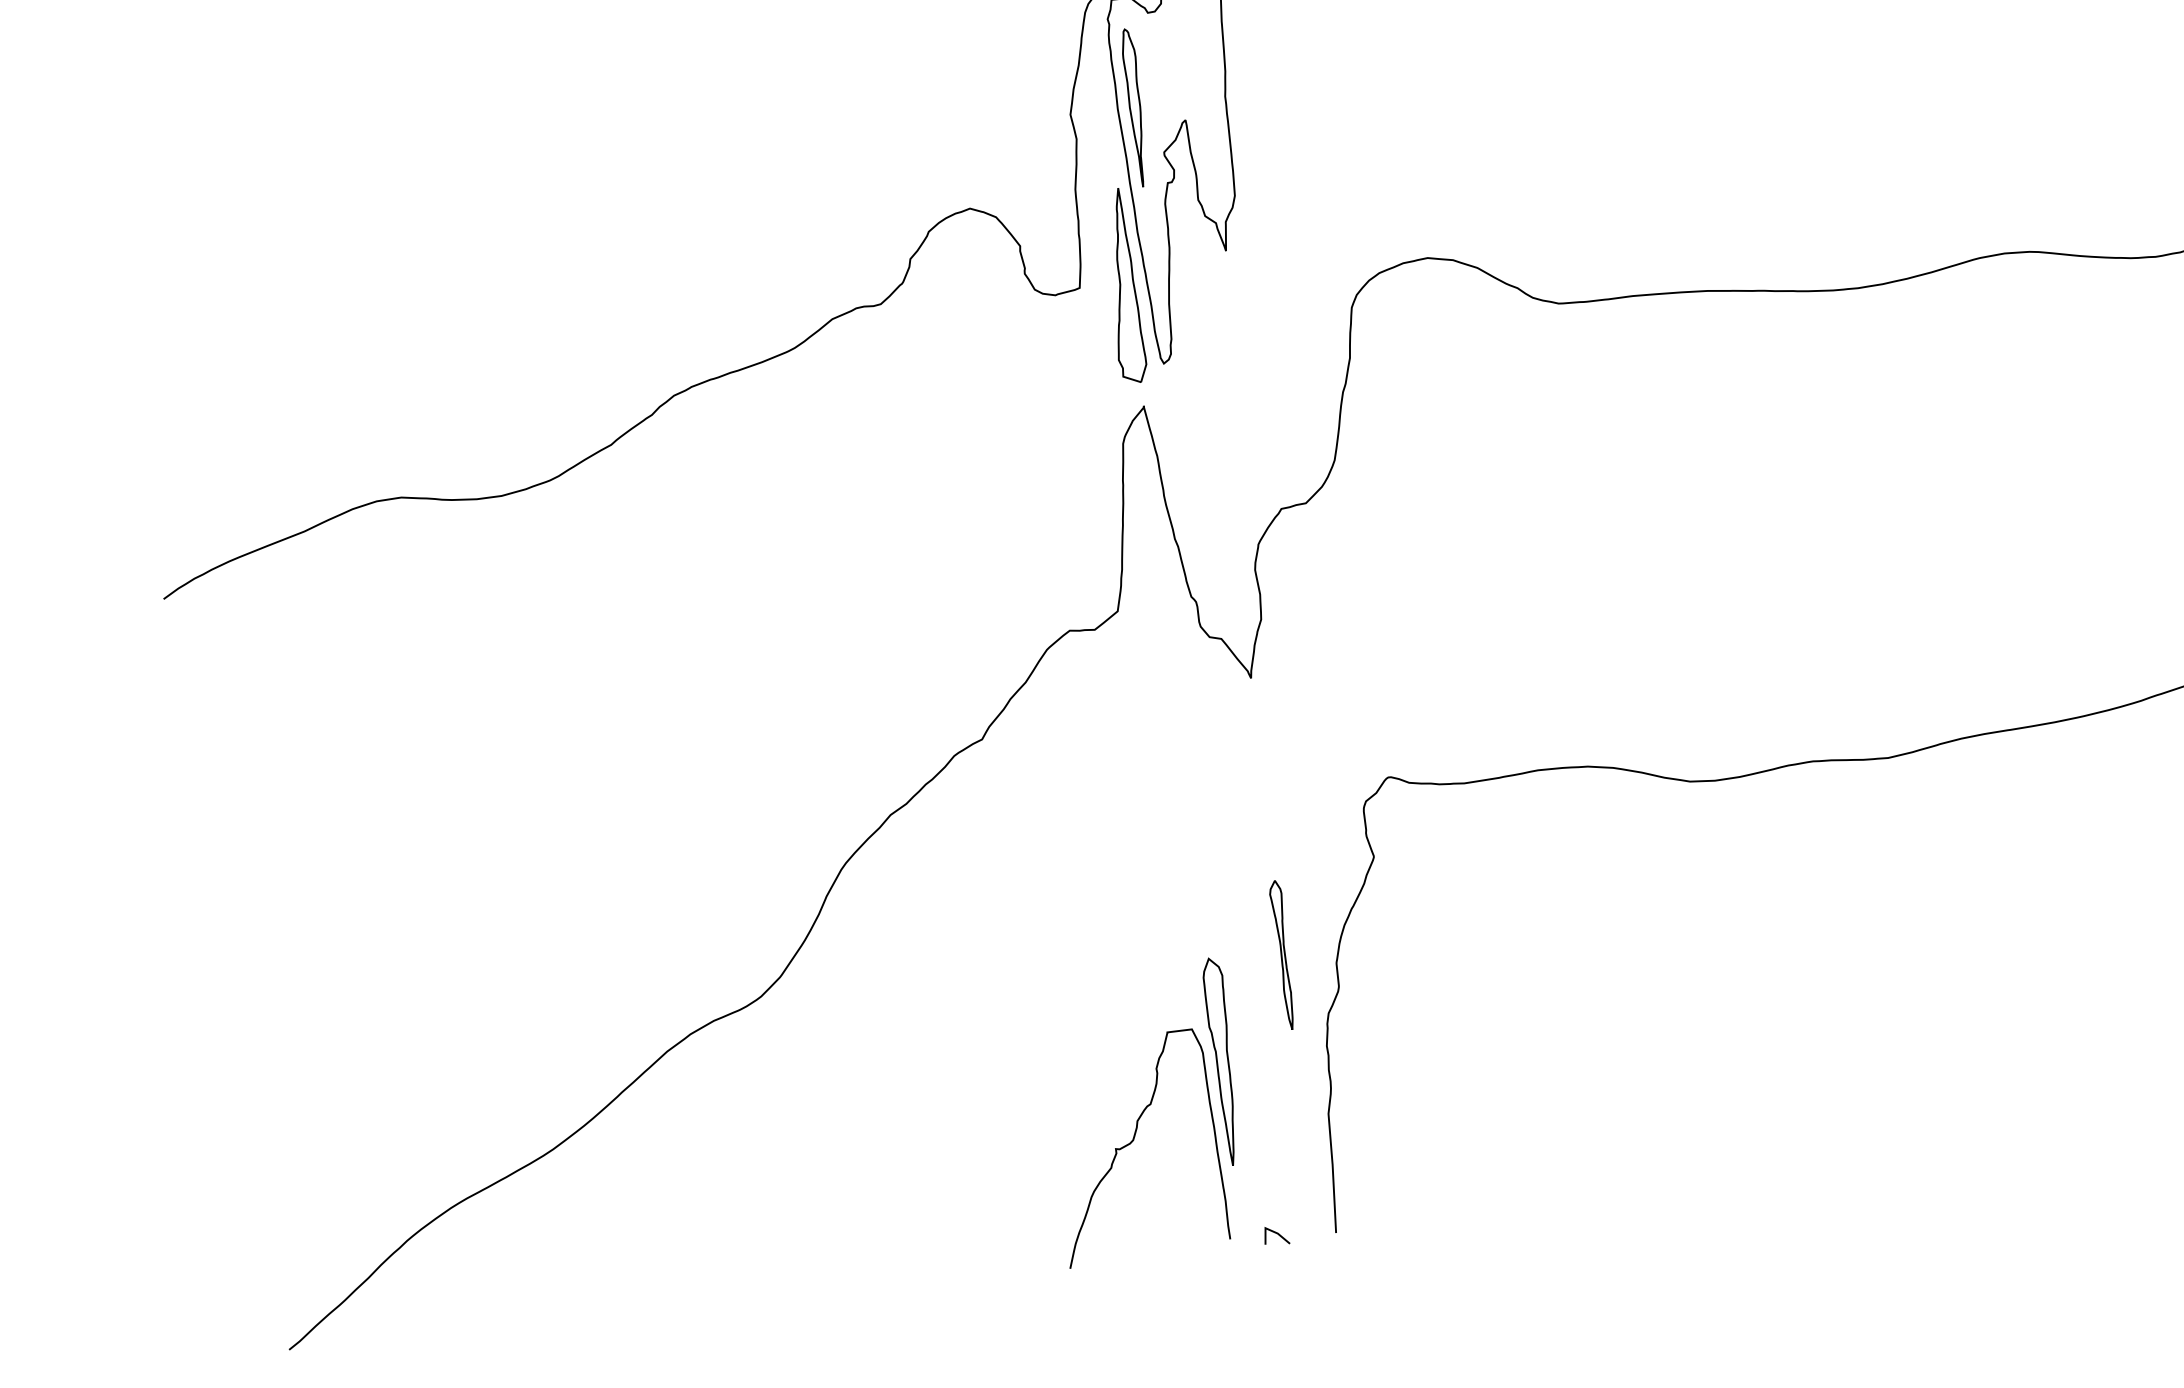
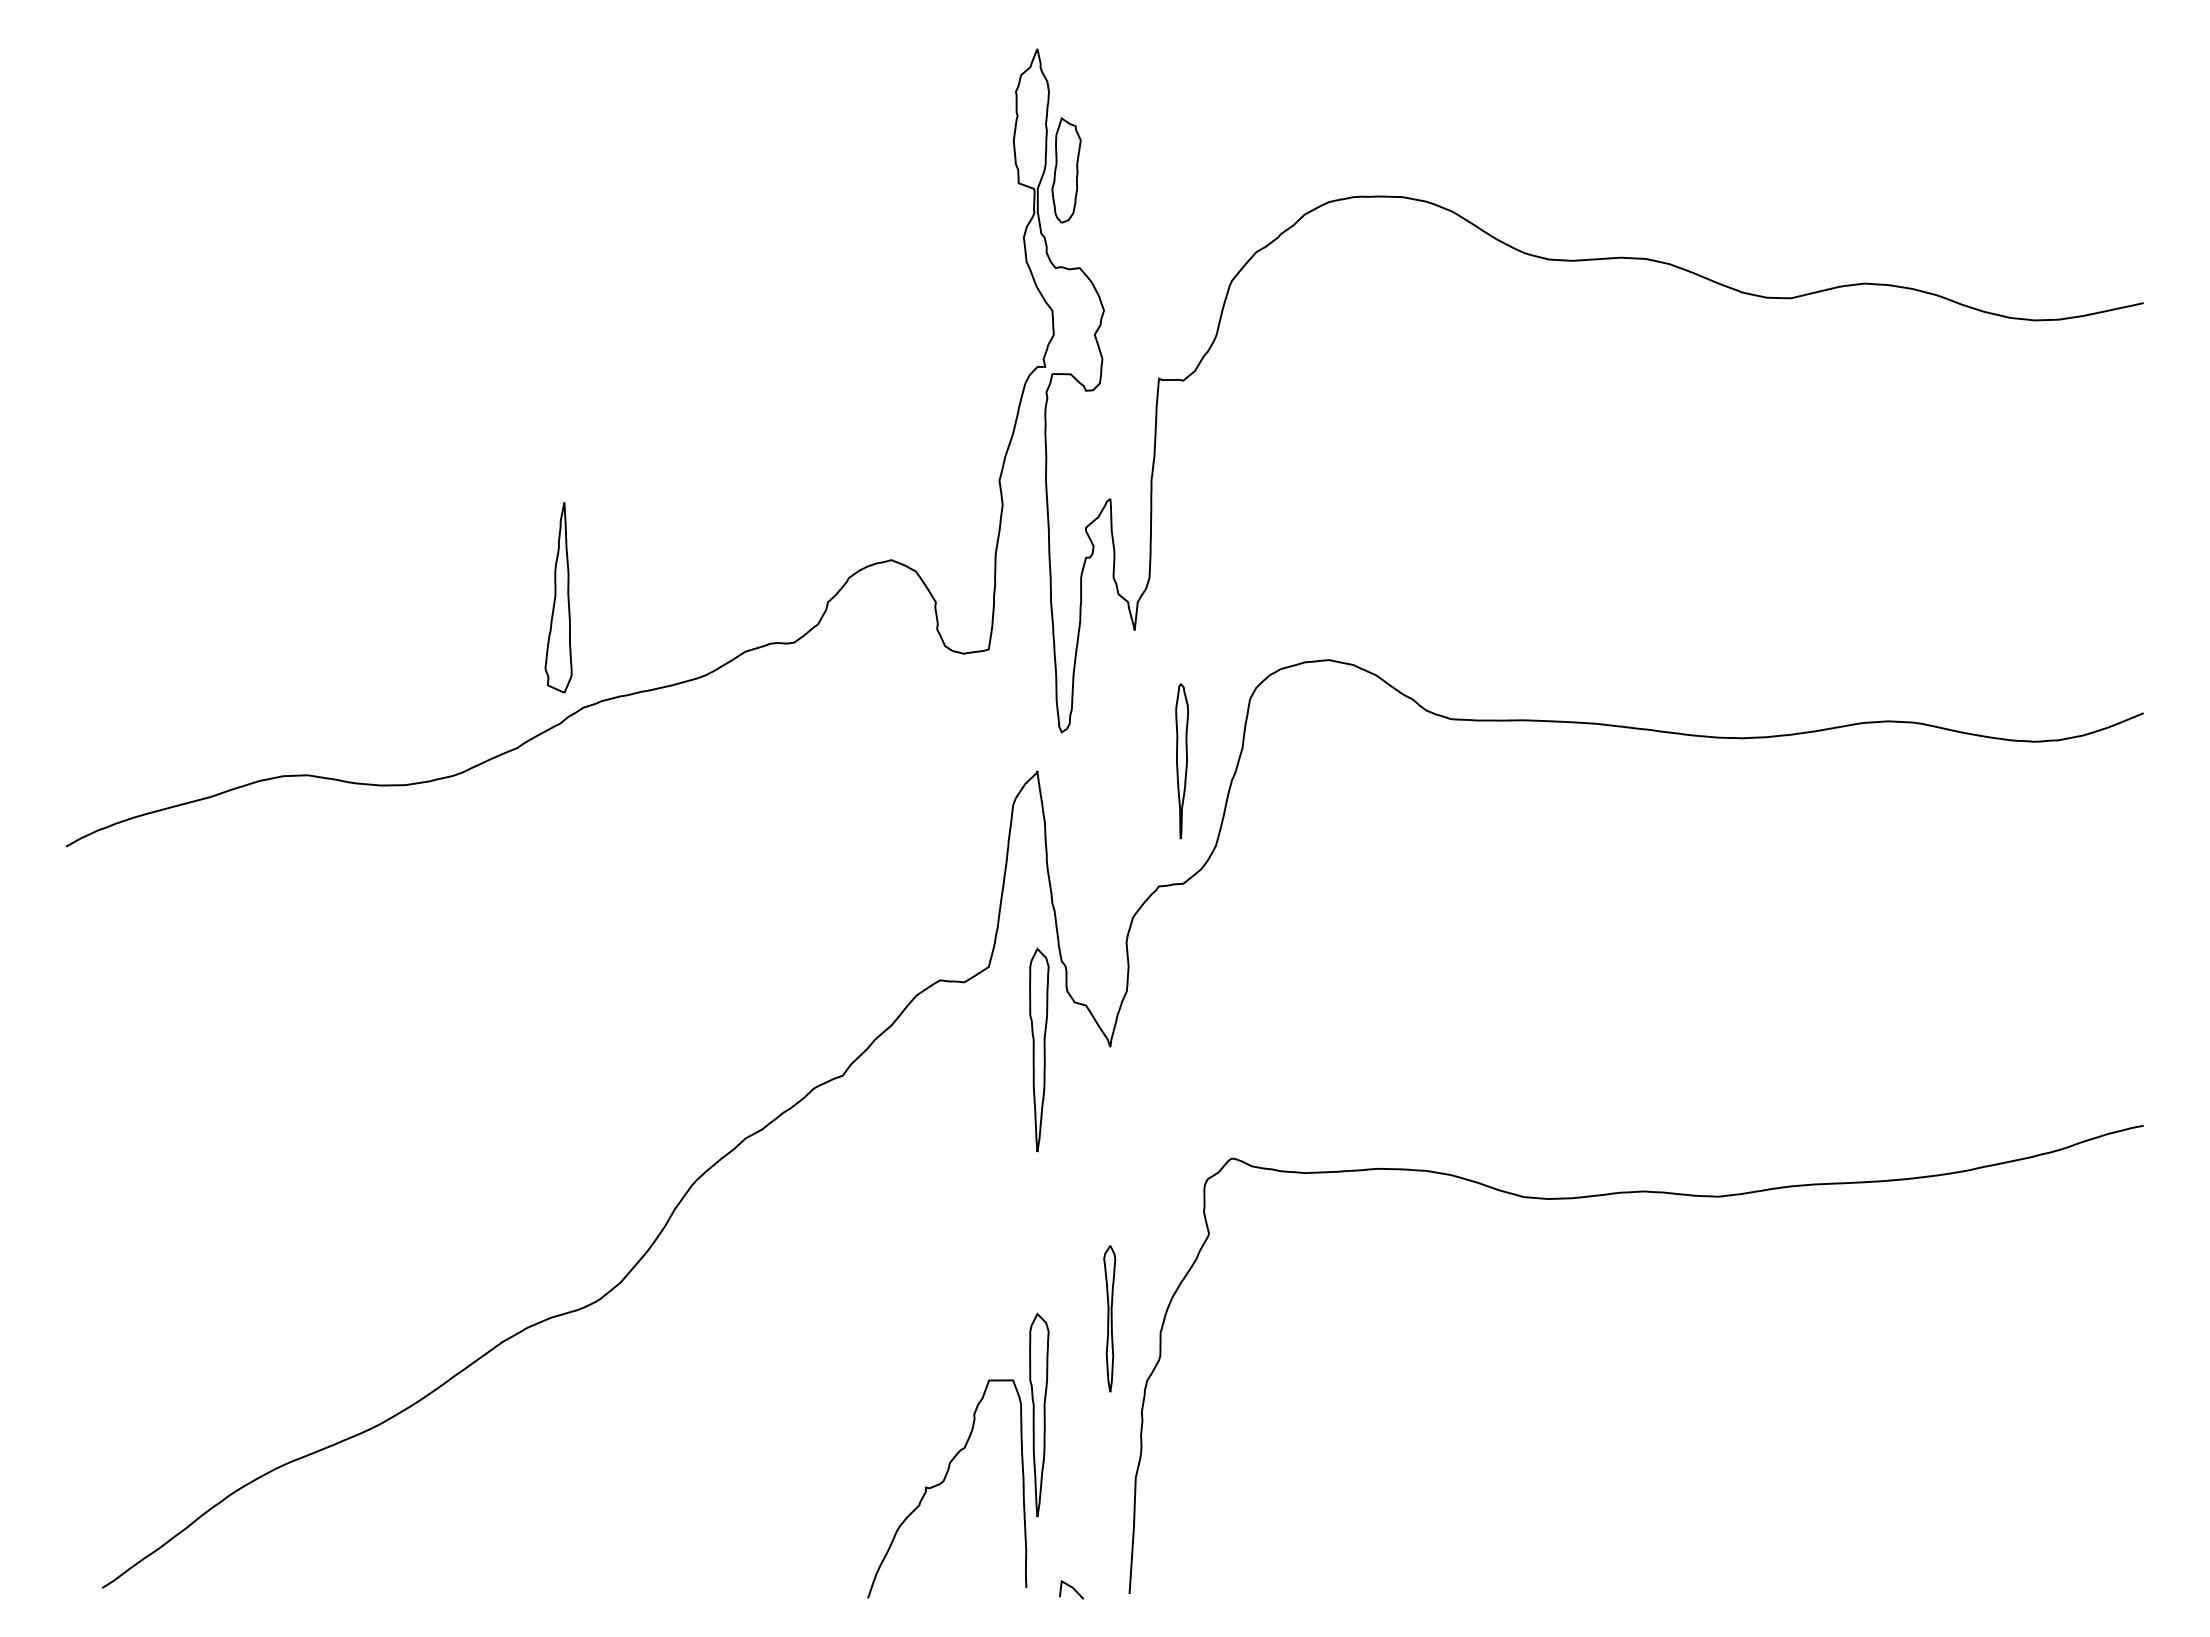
part: (1134, 108) -> (1181, 761), moved
part: (1123, 285) -> (558, 597), moved
part: (1179, 689) -> (1039, 1049), added

